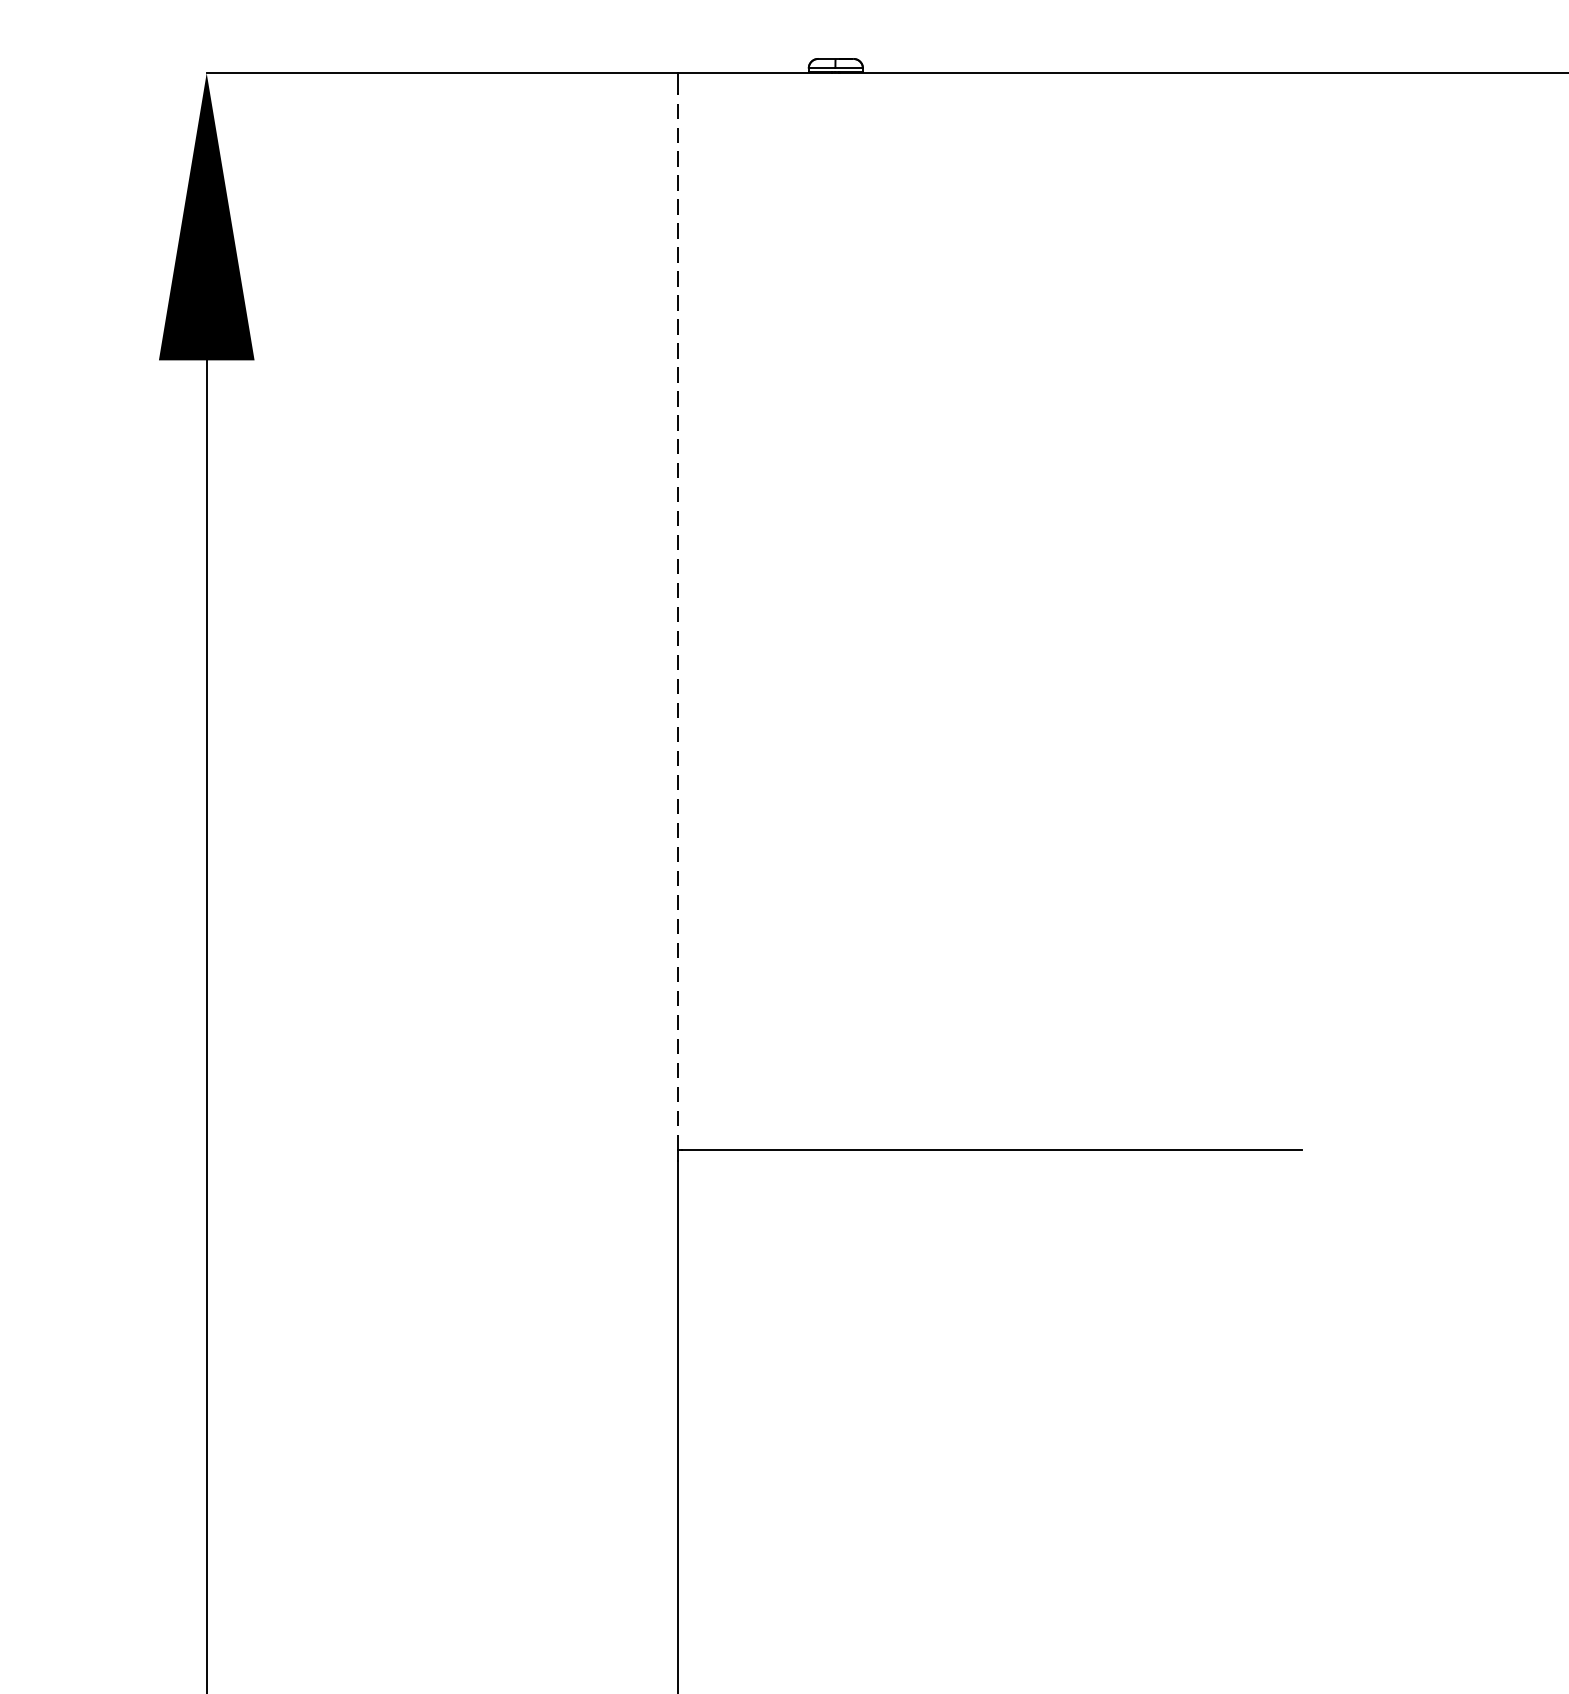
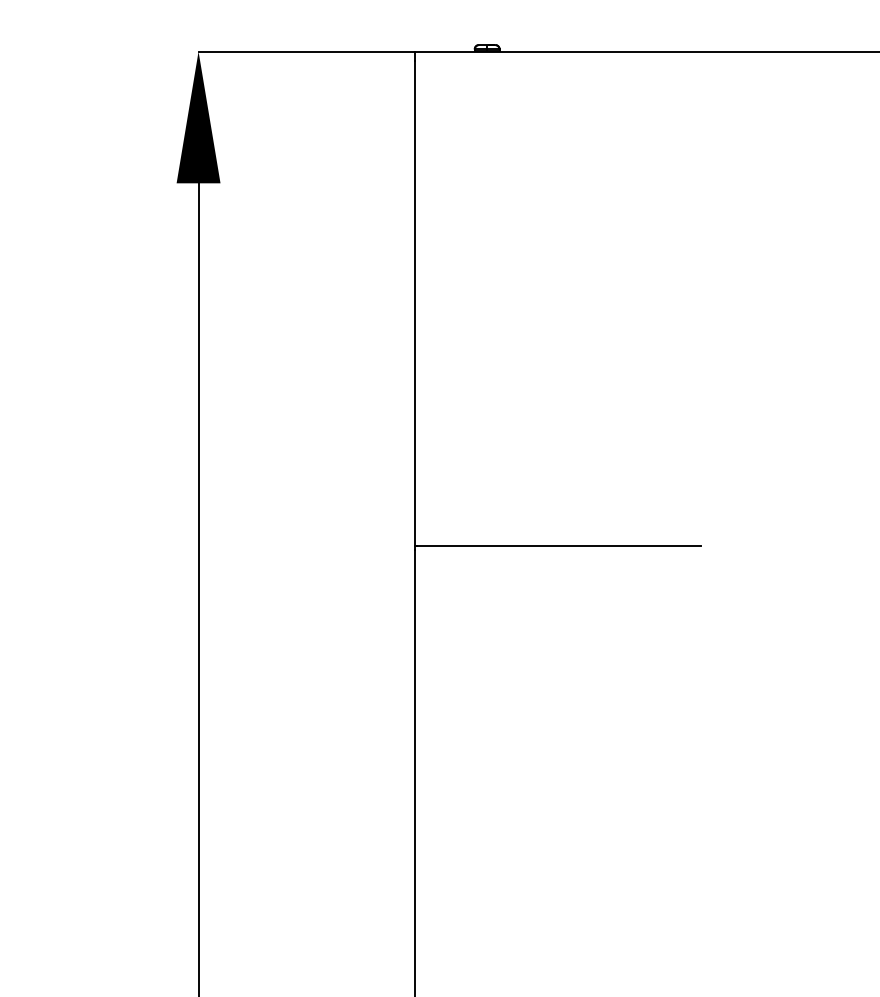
line: (677, 620) -> (414, 302), dashed -> solid

